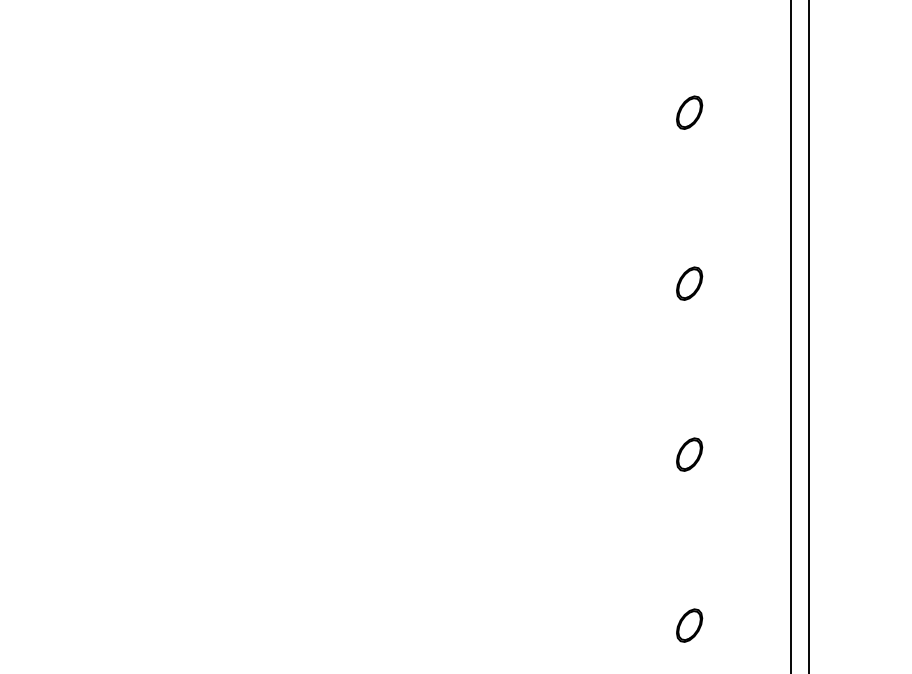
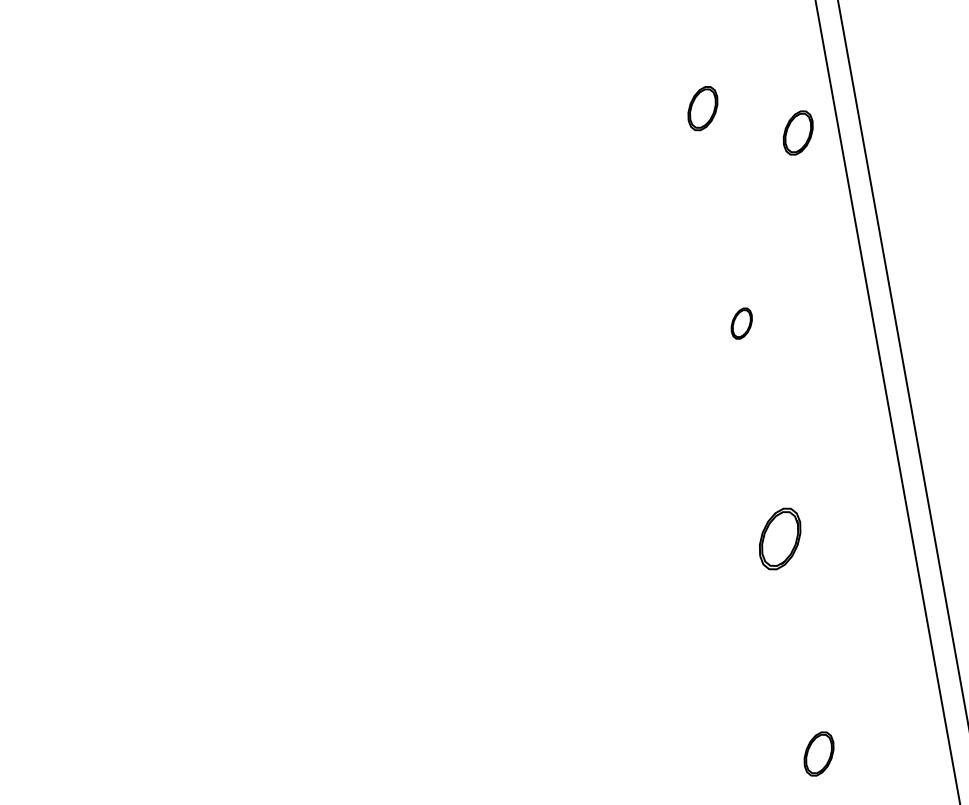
part: (759, 144) -> (798, 132), added
part: (689, 283) -> (741, 323), size x0.7
part: (689, 454) -> (780, 538), size x1.4

